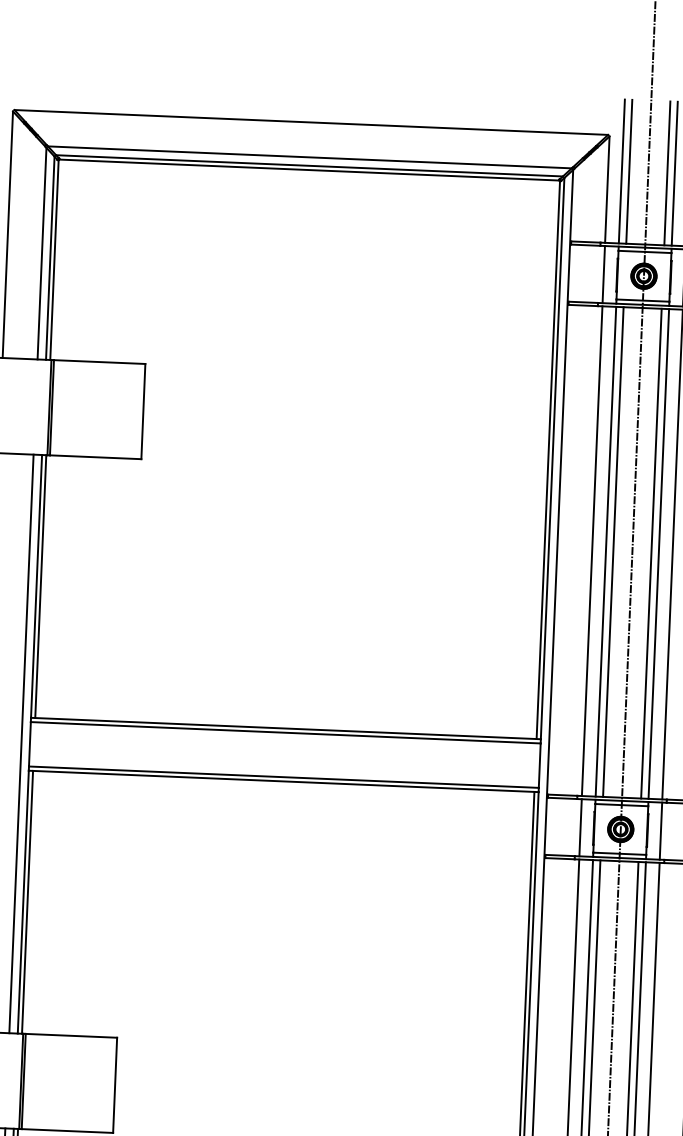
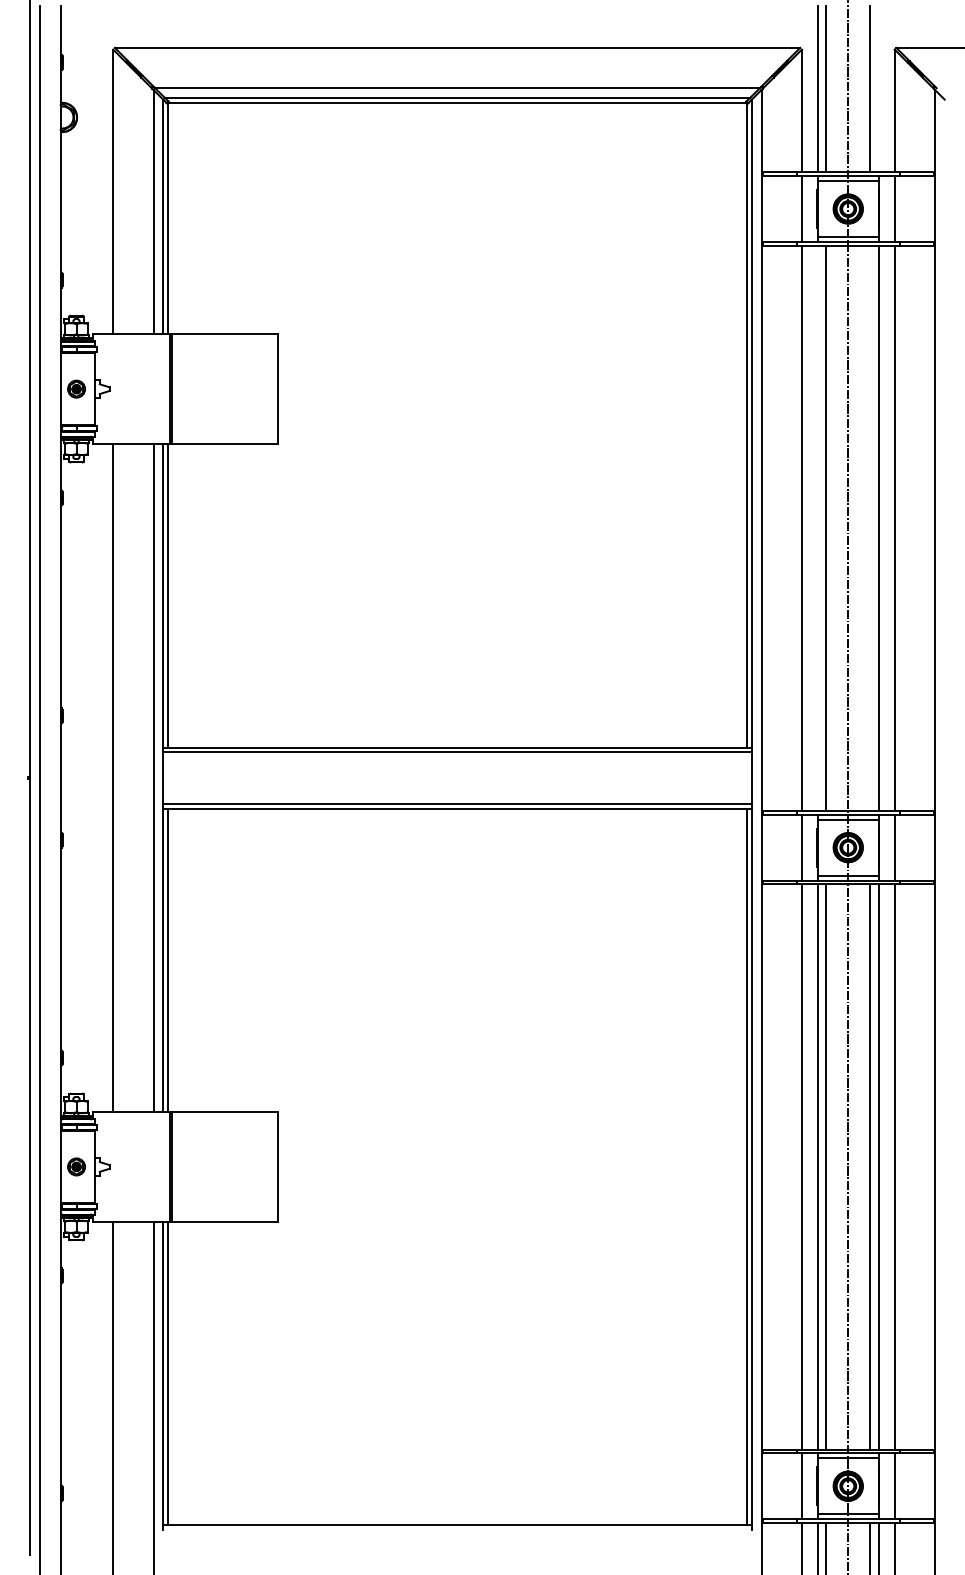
line: (674, 173) -> (878, 89), removed
line: (605, 551) -> (817, 528), removed
line: (651, 553) -> (870, 528), removed

